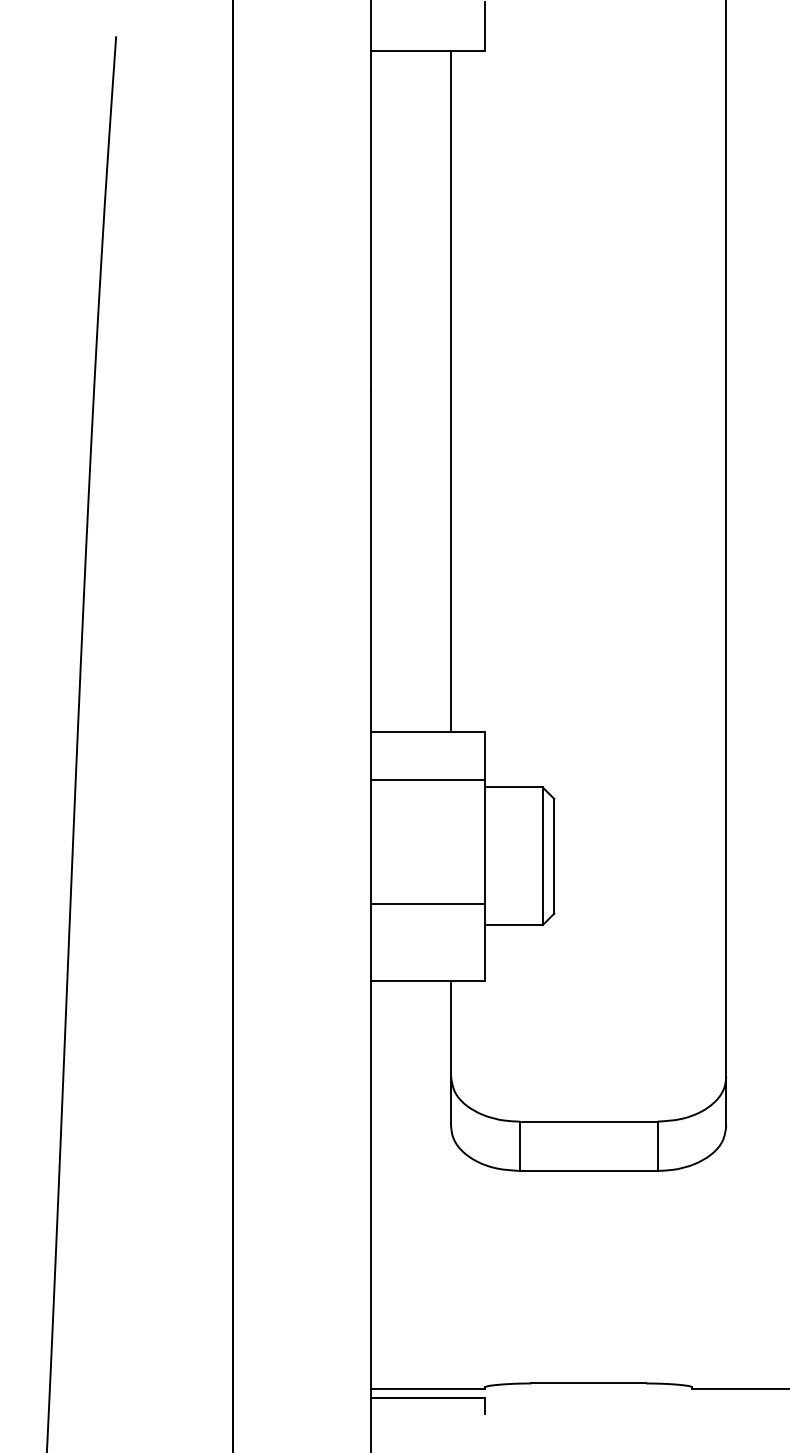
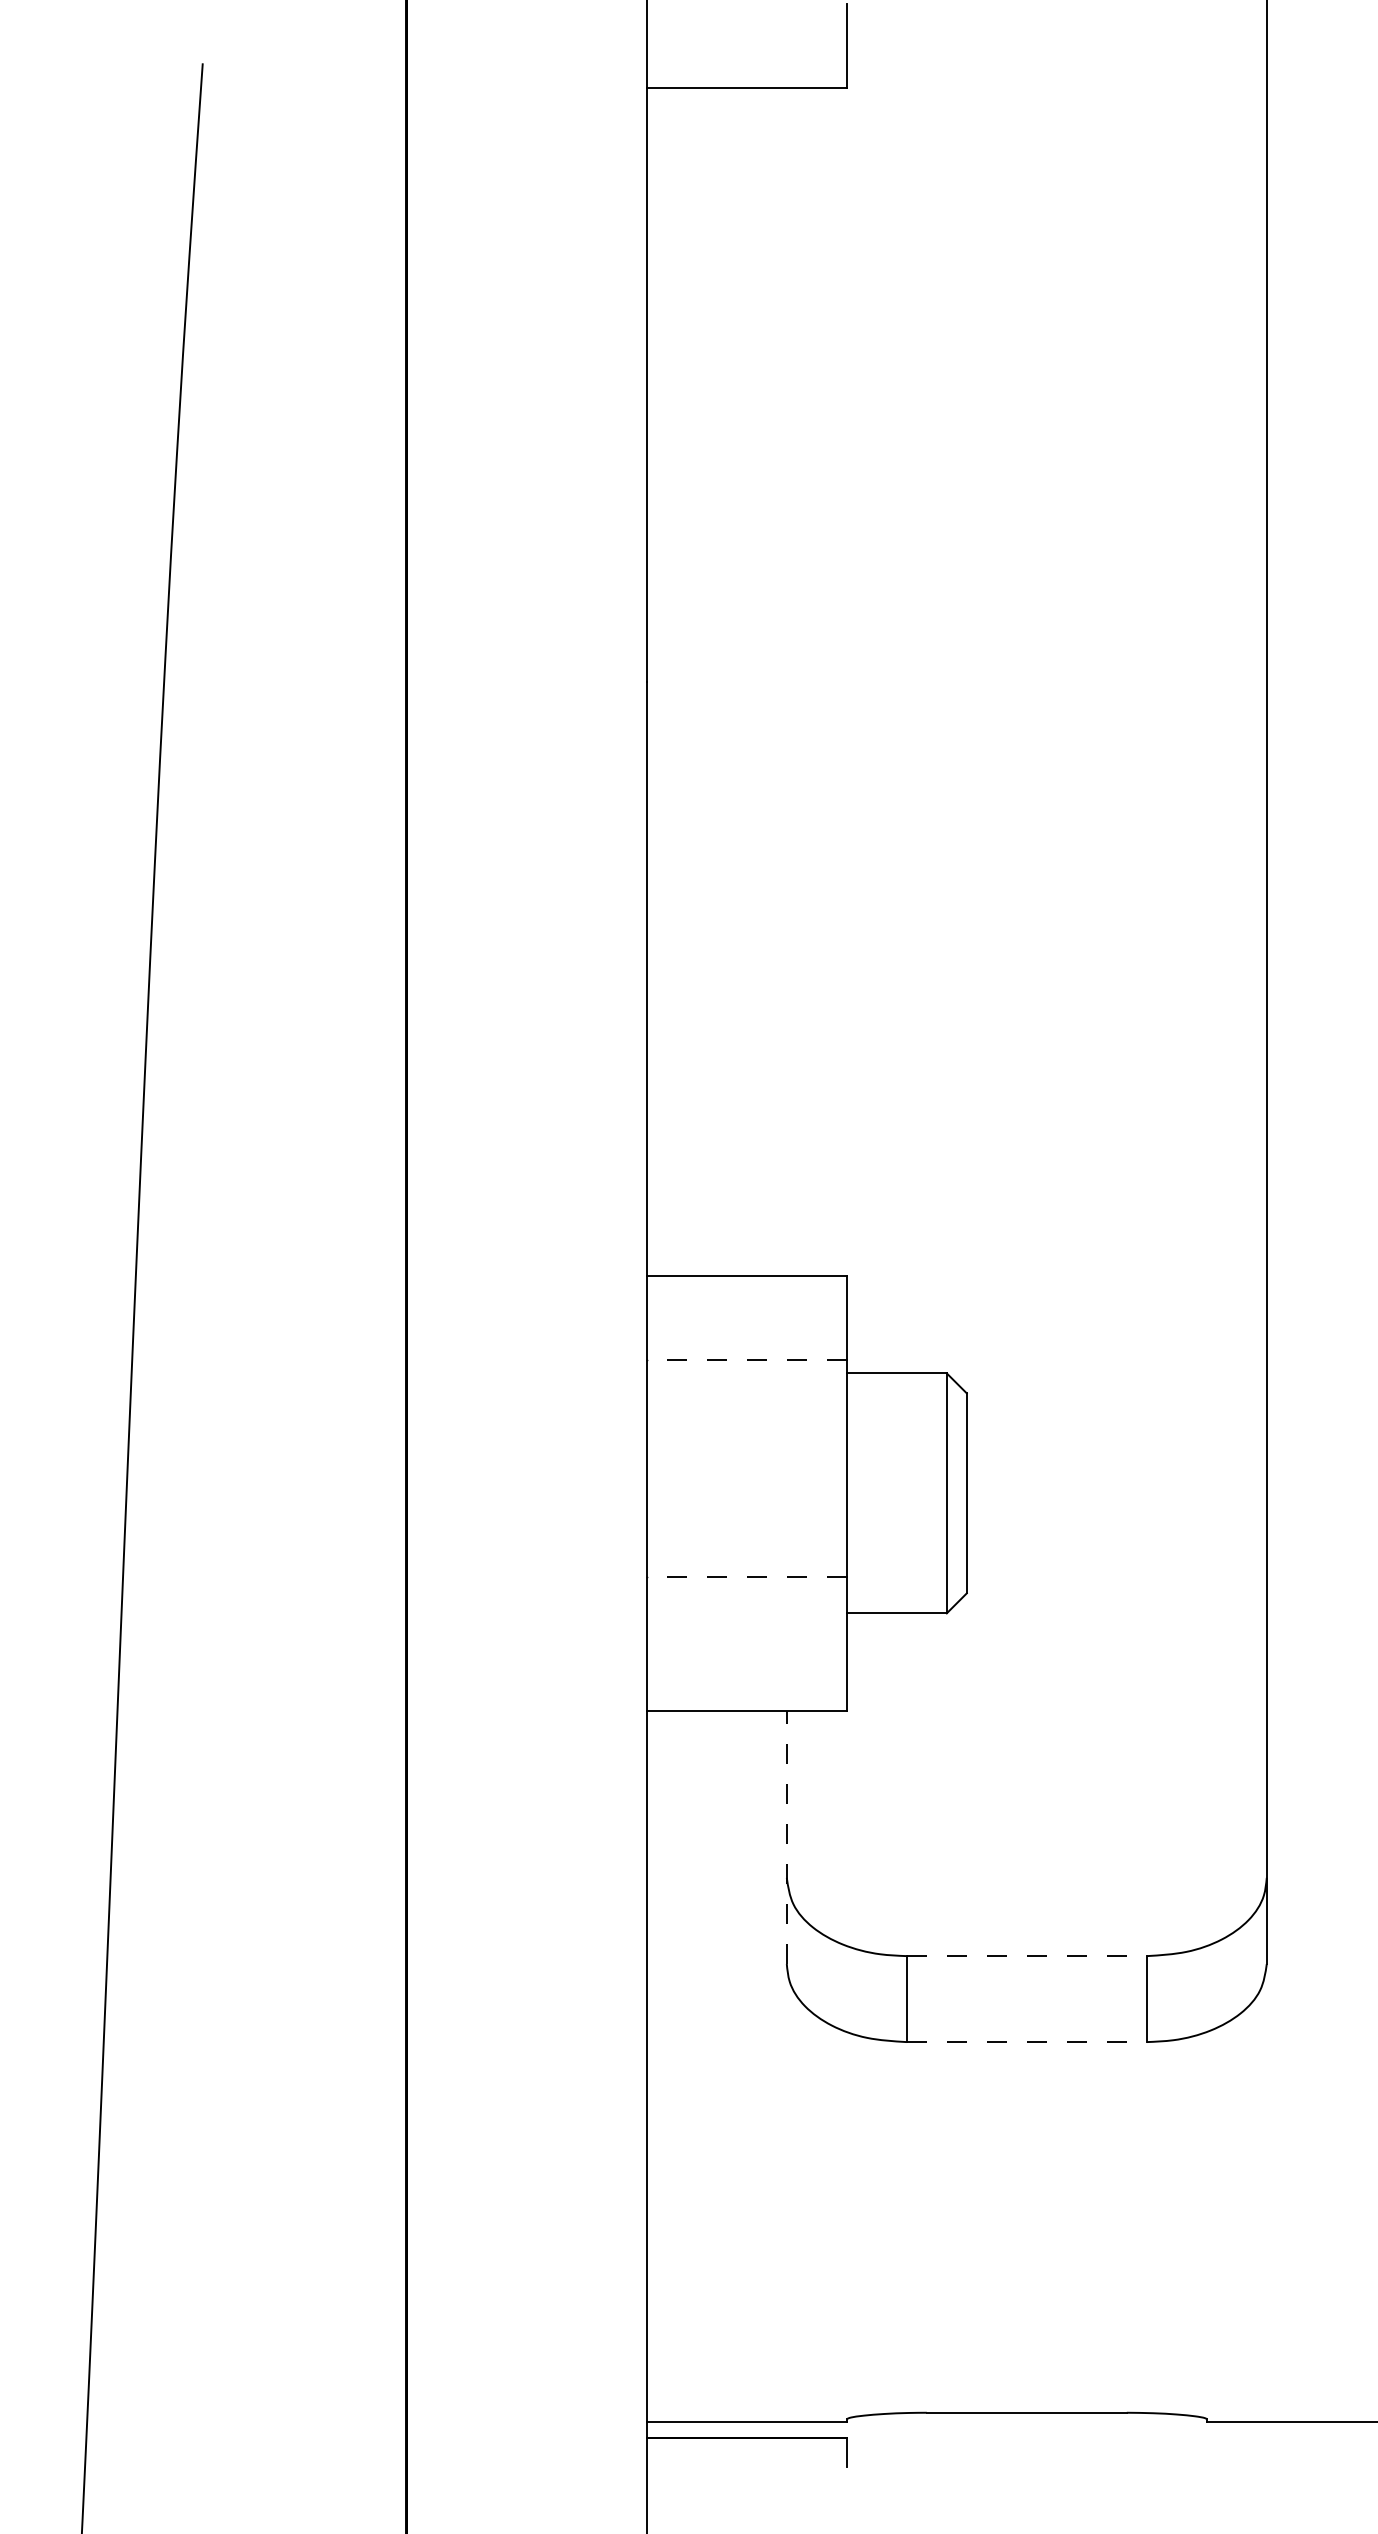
line: (451, 390) -> (787, 681), removed
line: (427, 779) -> (745, 1359), solid -> dashed
line: (427, 904) -> (745, 1577), solid -> dashed
line: (451, 1053) -> (787, 1837), solid -> dashed
line: (588, 1121) -> (1026, 1955), solid -> dashed
line: (588, 1170) -> (1026, 2041), solid -> dashed

